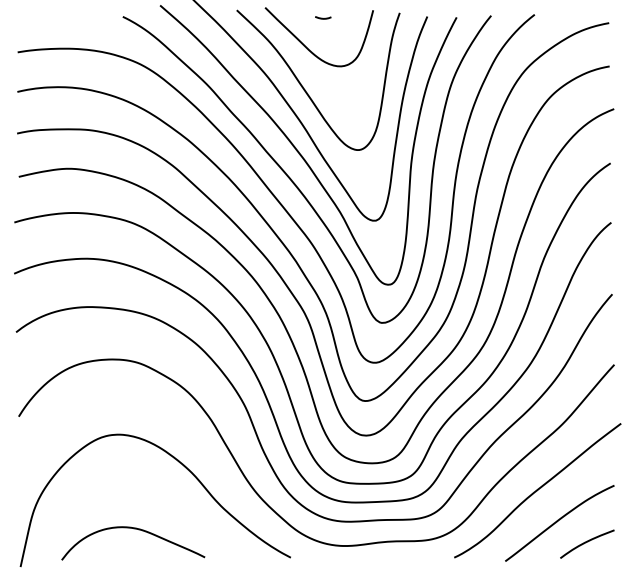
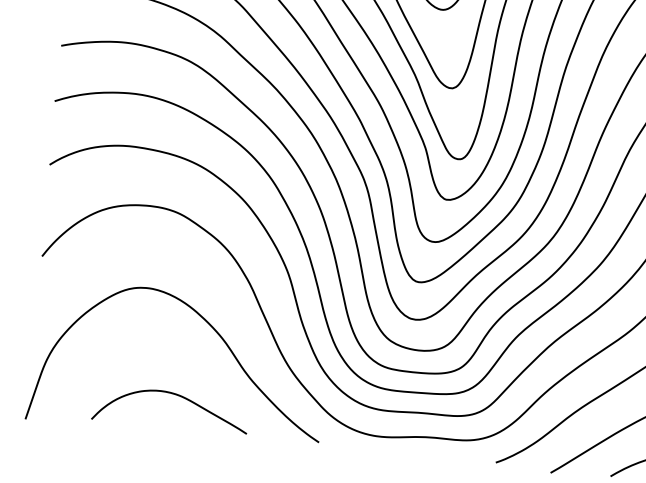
curve: (138, 530) -> (178, 396), moved

